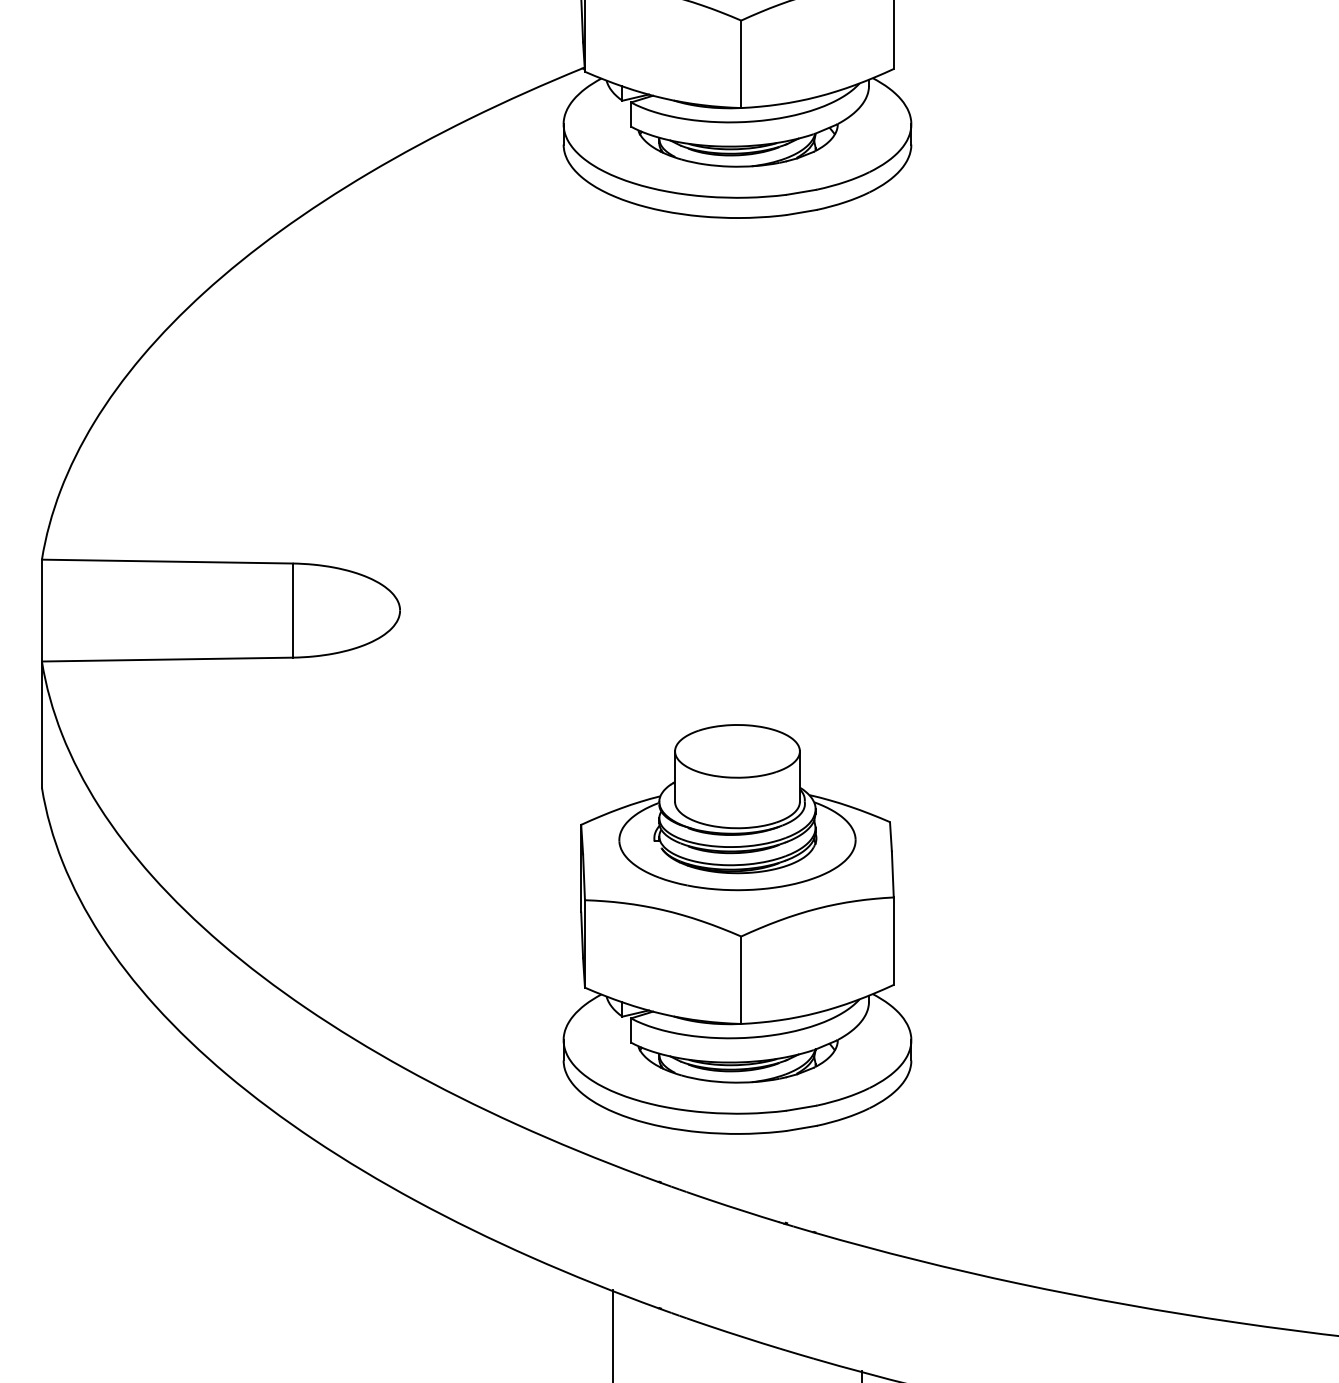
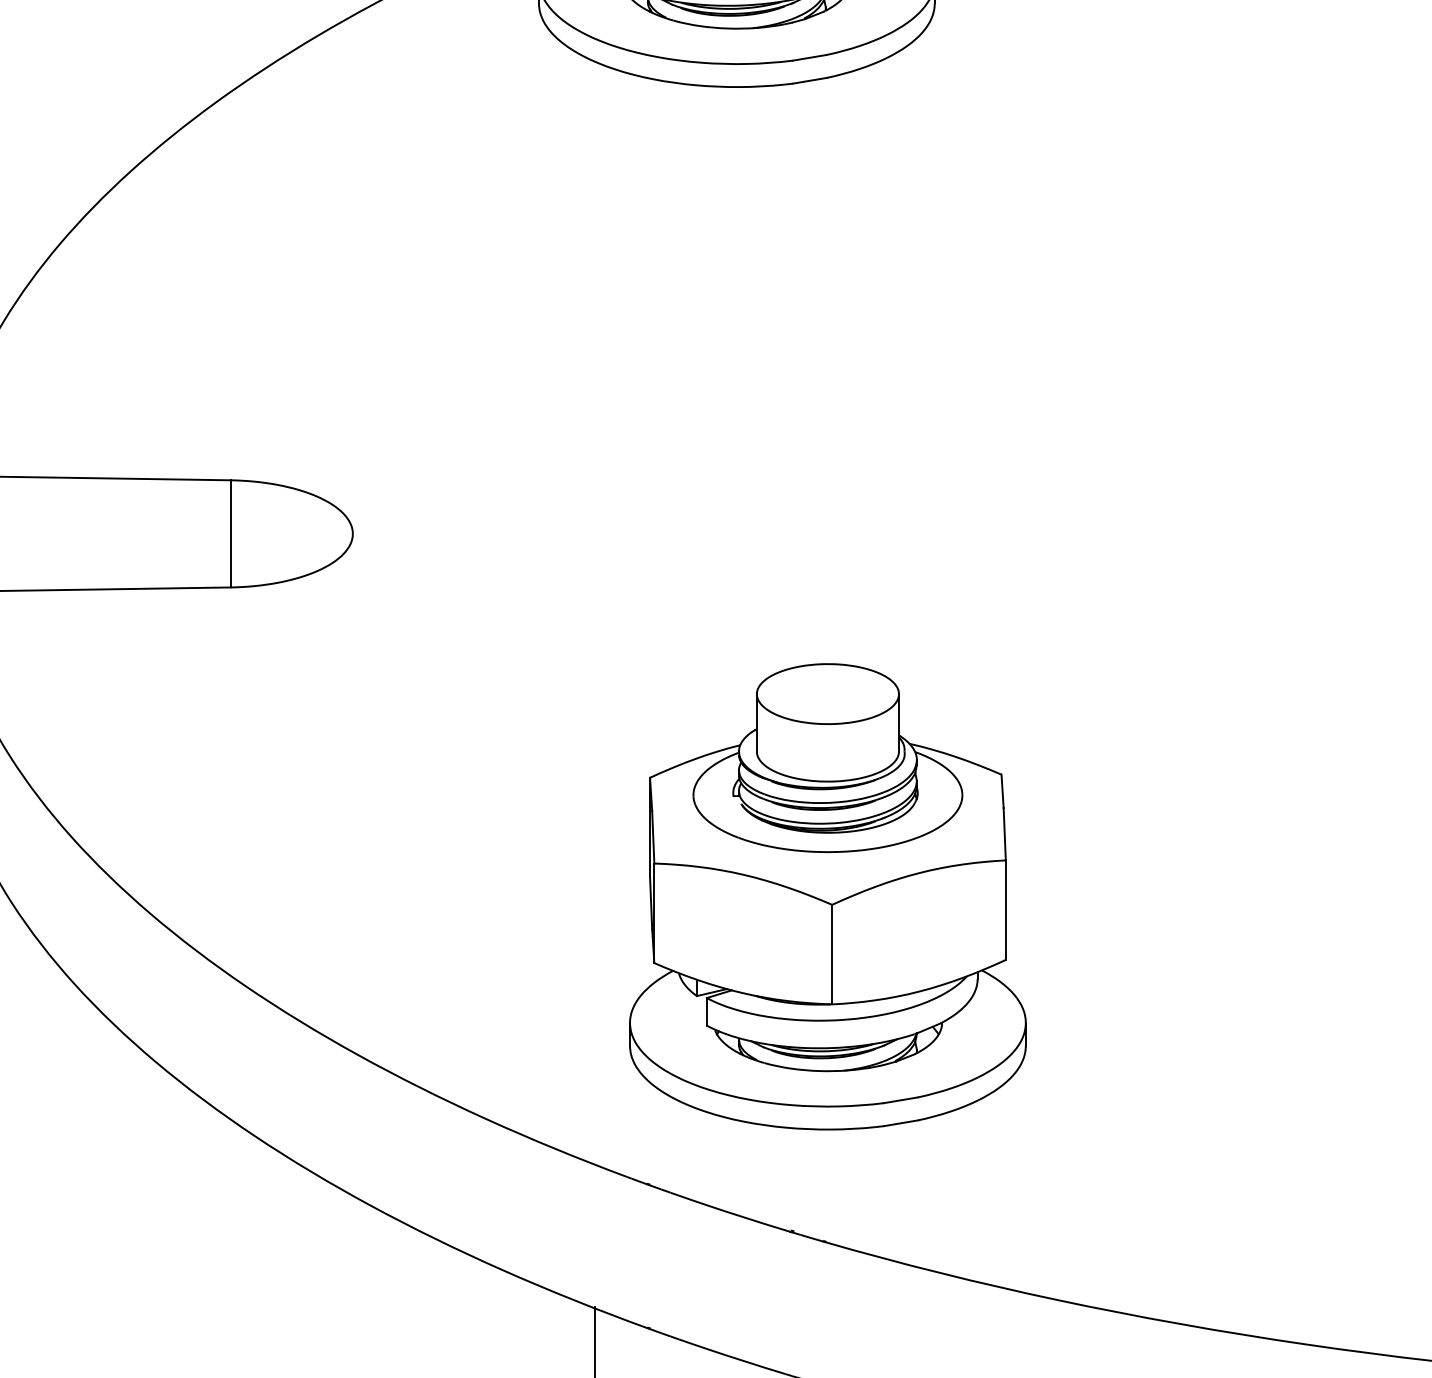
part: (737, 929) -> (827, 896), moved

